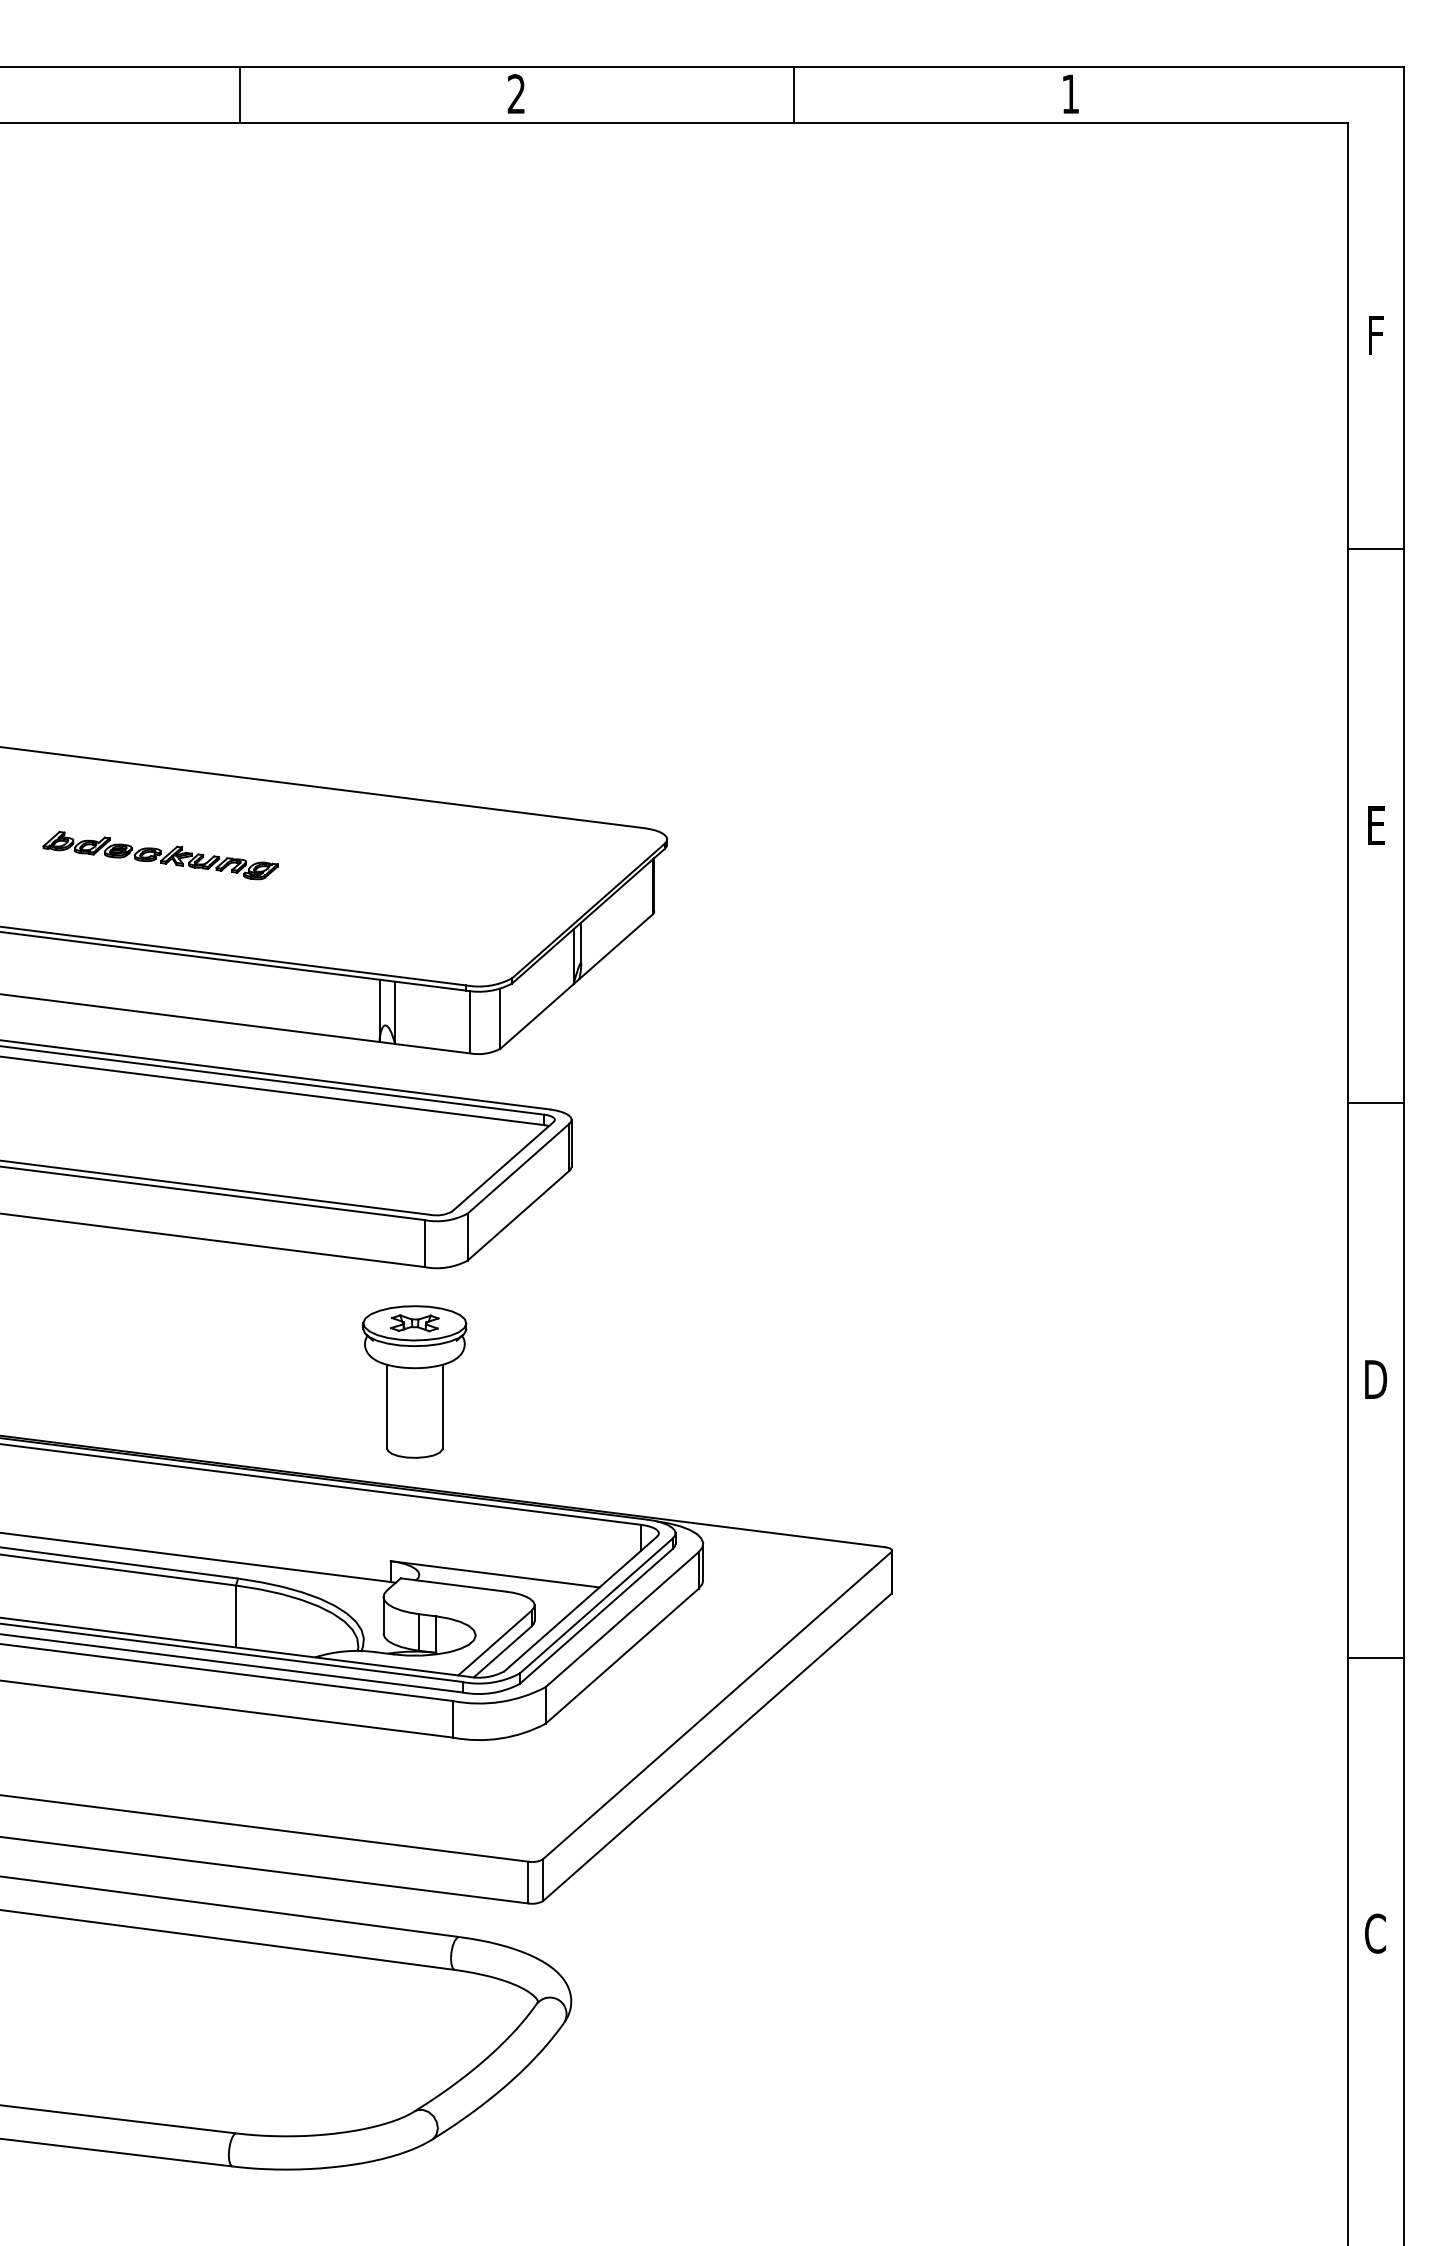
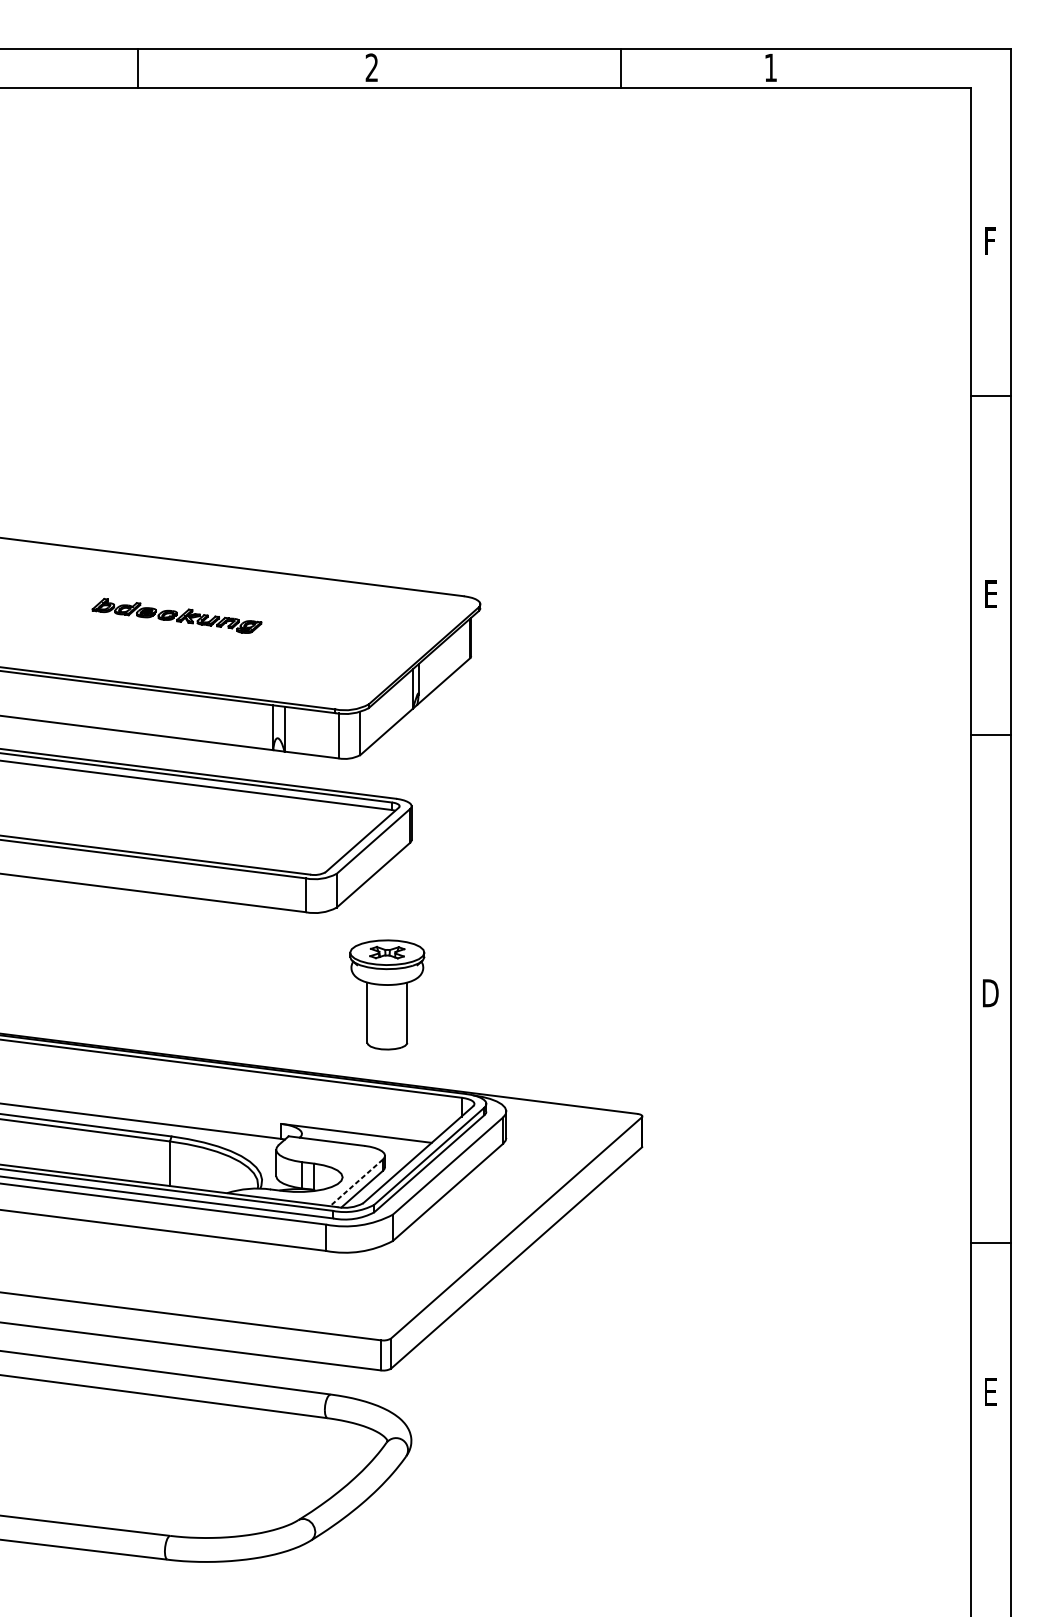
line: (240, 94) -> (138, 68), moved
line: (794, 94) -> (621, 68), moved
part: (160, 855) -> (176, 615), moved
line: (1375, 1103) -> (990, 734), moved
part: (414, 1381) -> (387, 994), moved
line: (494, 1643) -> (356, 1183), solid -> dashed
line: (1375, 1657) -> (990, 1242), moved
text: (1375, 1933) -> (990, 1391), C -> E

